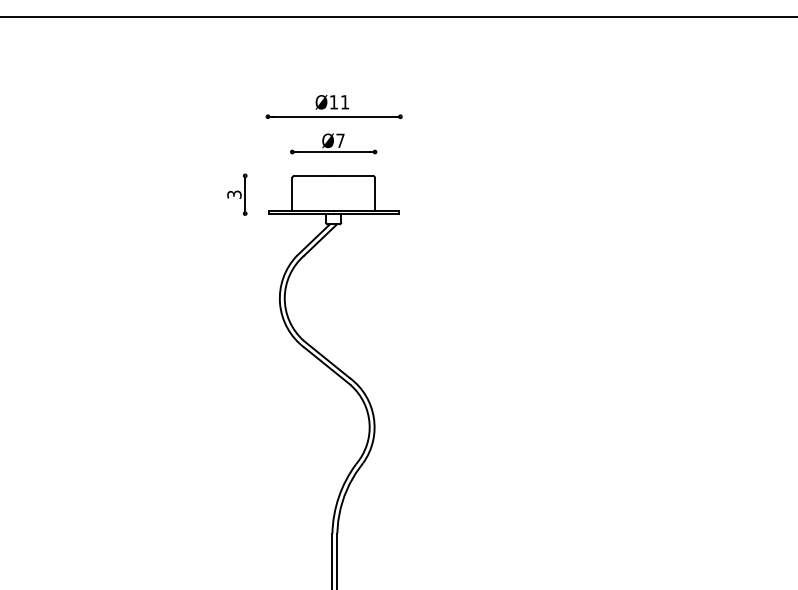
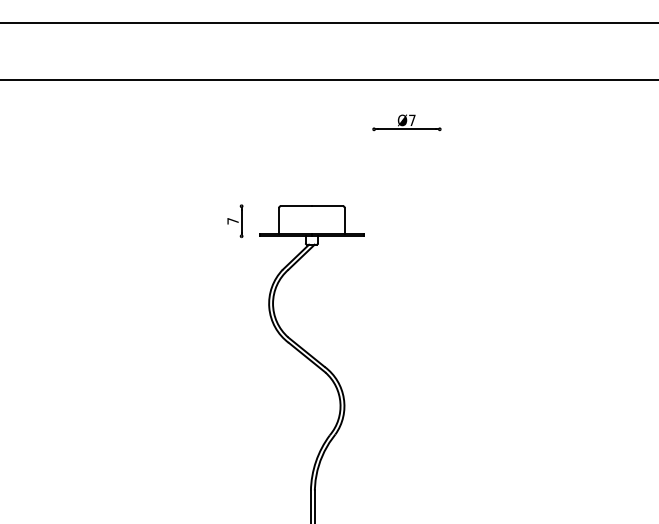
part: (333, 106) -> (311, 151), removed
part: (333, 143) -> (406, 122), moved
text: (233, 195) -> (232, 221), 3 -> 7

